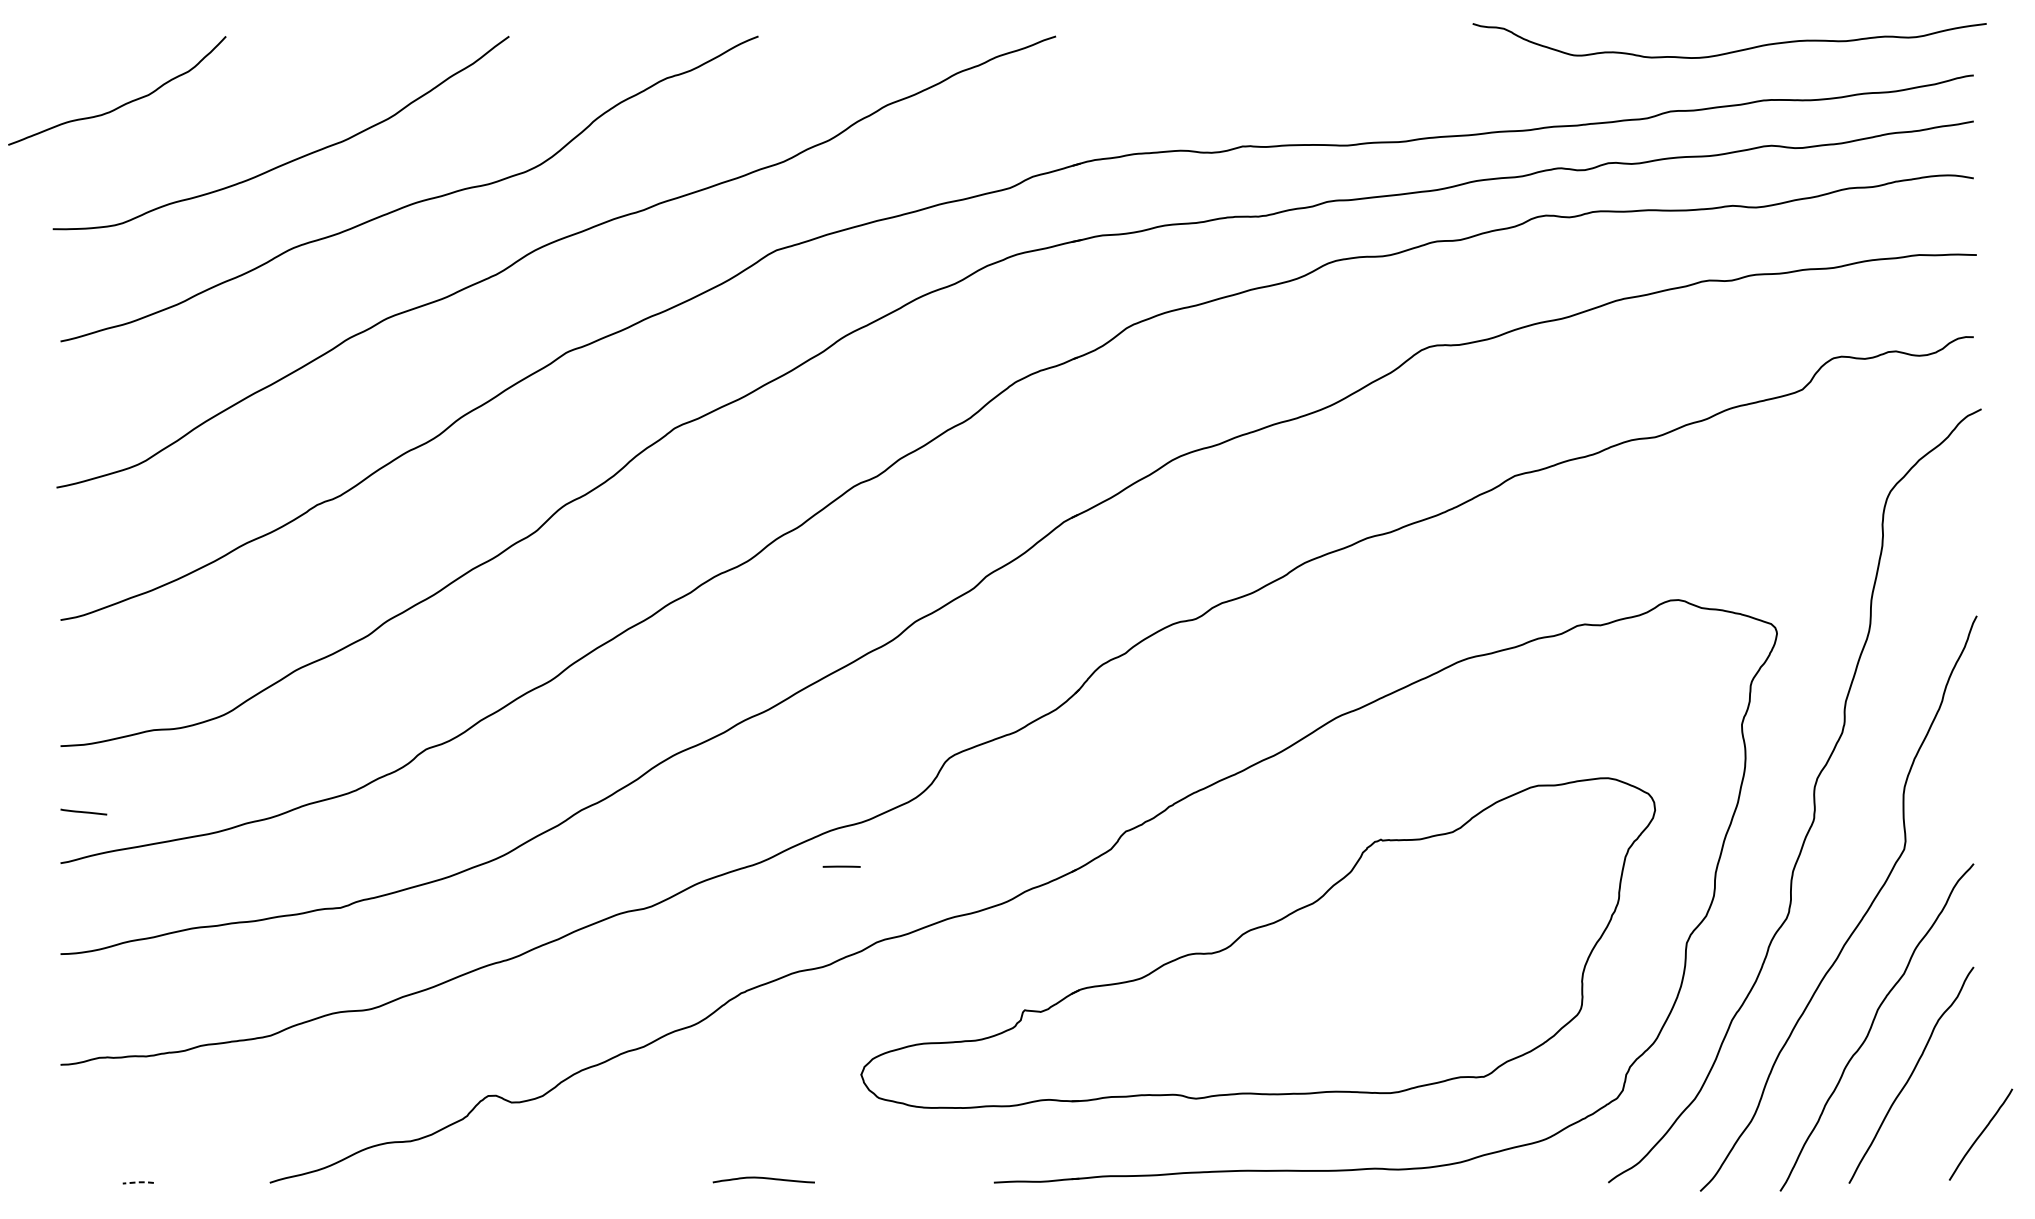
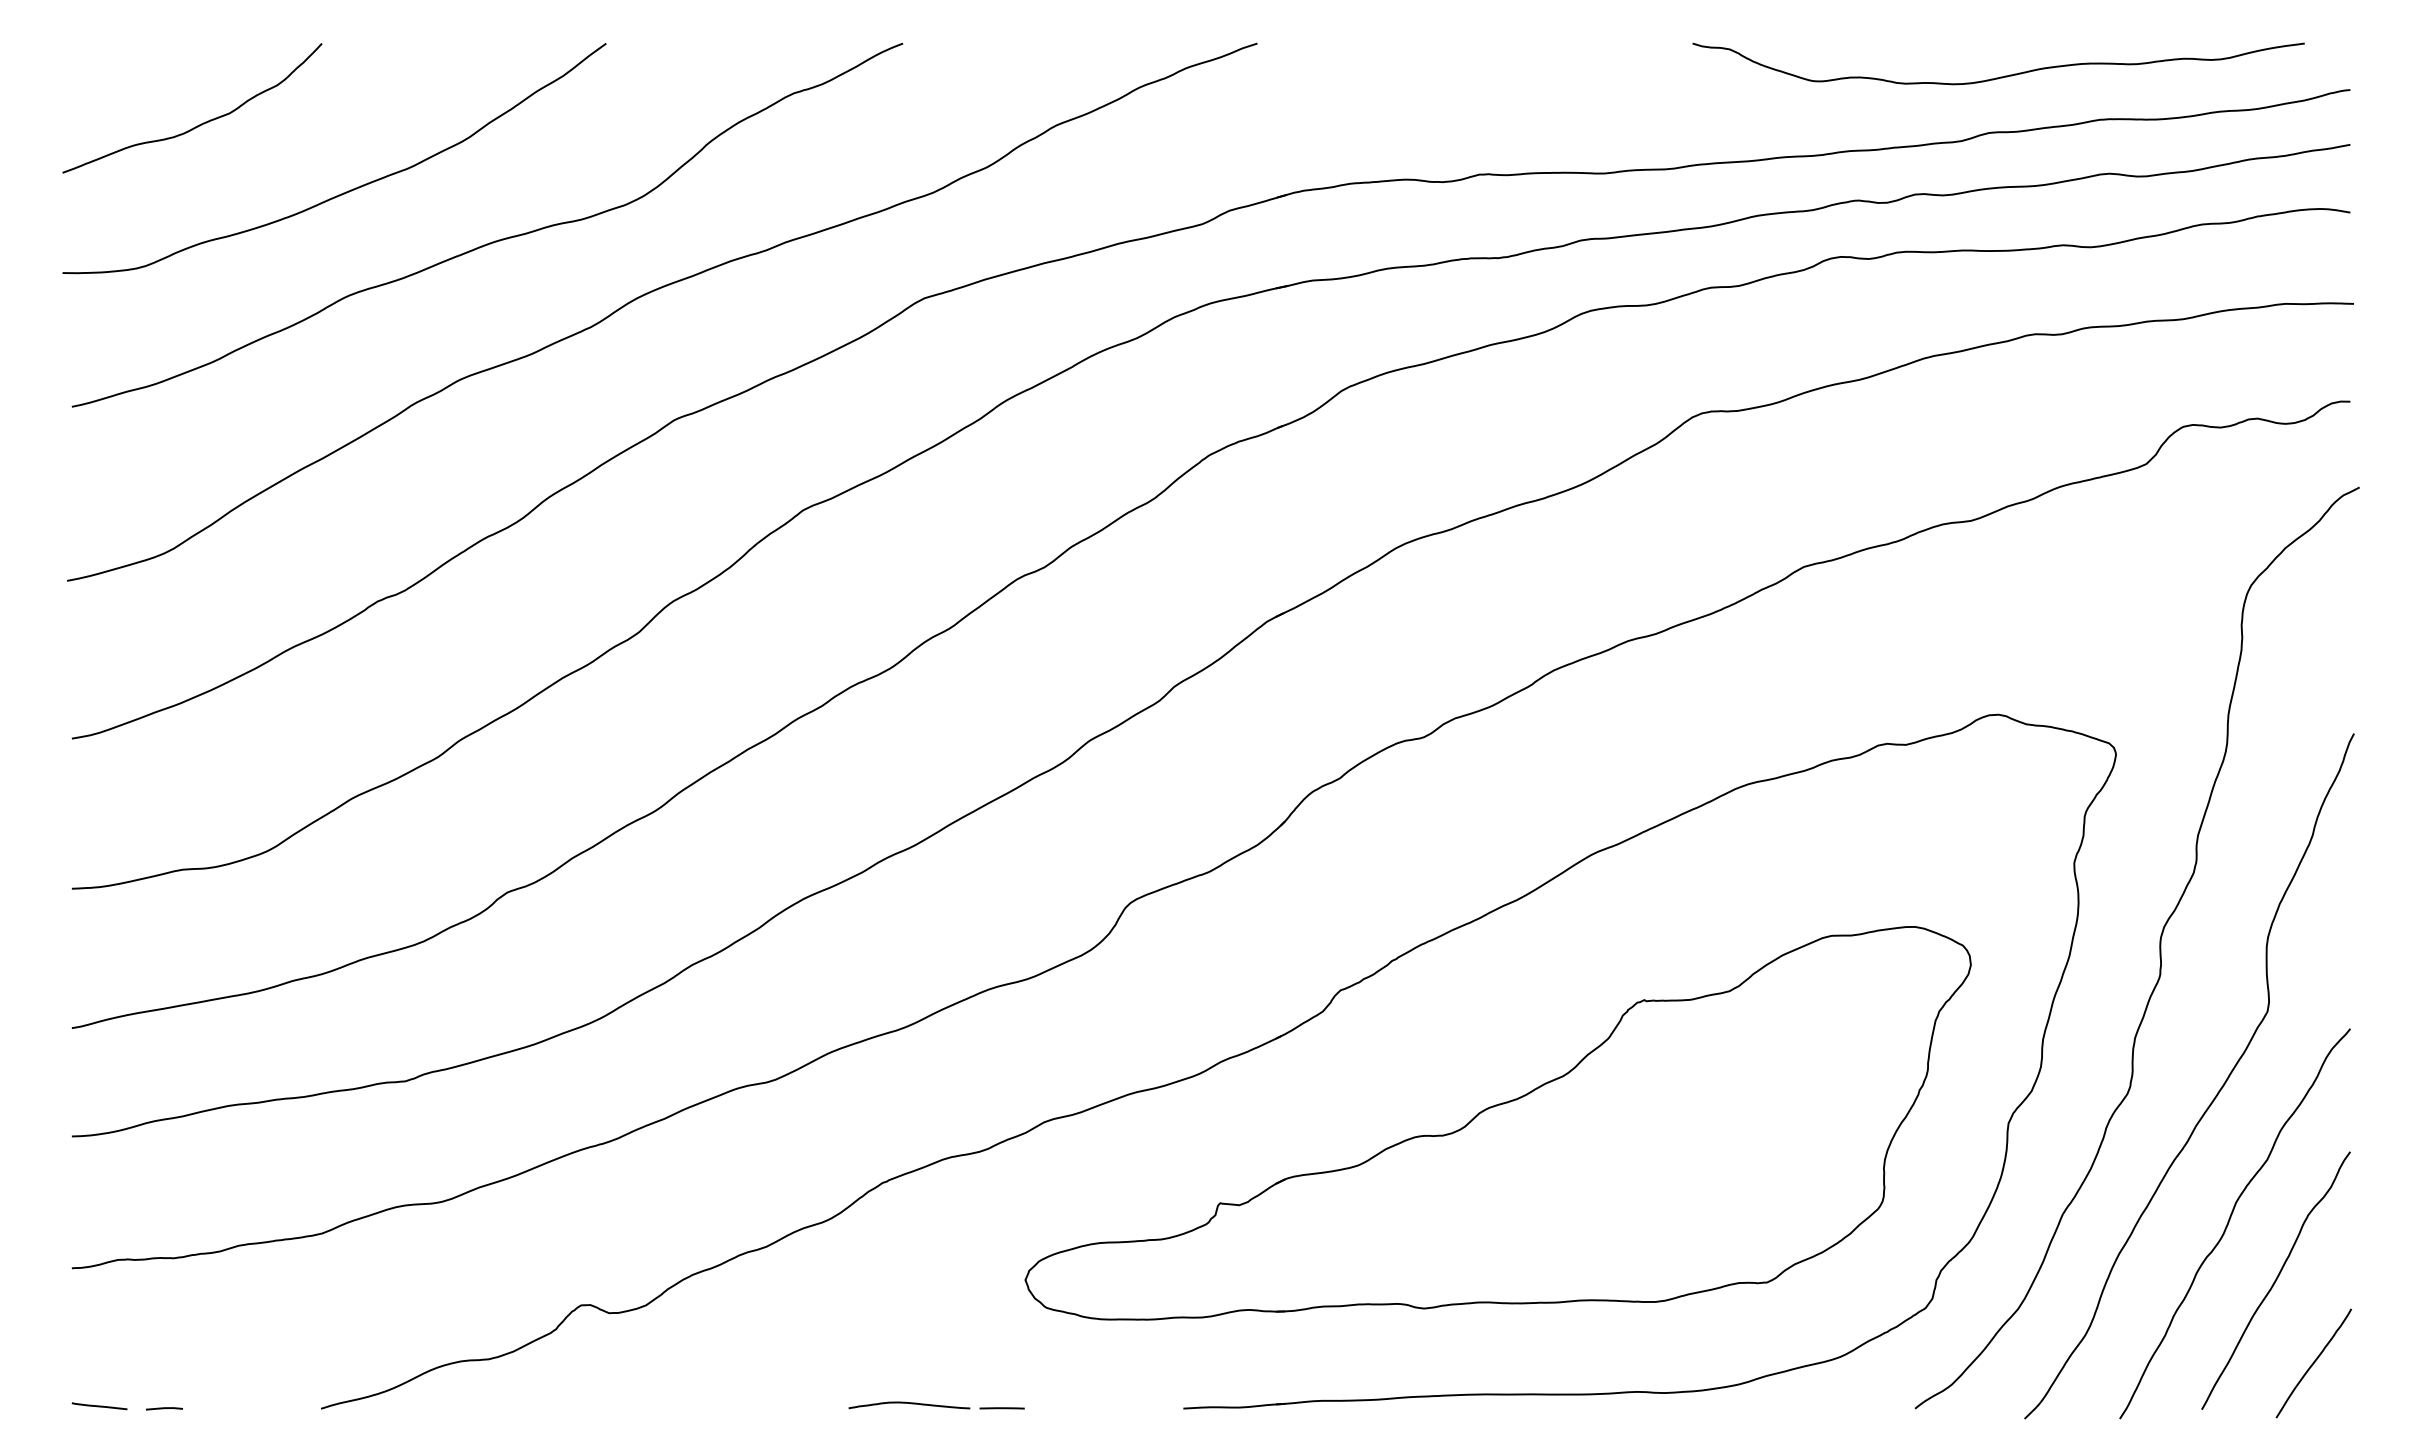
curve: (1731, 51) -> (2000, 76), moved
curve: (123, 104) -> (199, 124), moved
line: (83, 812) -> (99, 1406), moved
line: (841, 866) -> (1001, 1408), moved
curve: (1980, 1134) -> (2313, 1363), moved
line: (138, 1182) -> (164, 1408), dashed -> solid

